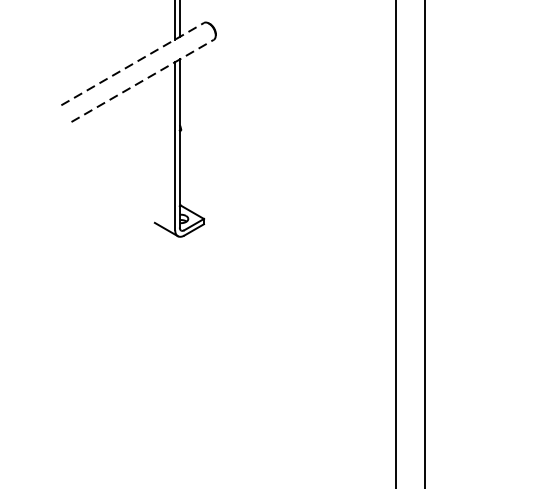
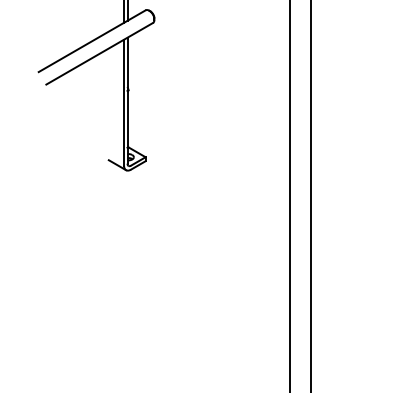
line: (133, 64) -> (92, 41), dashed -> solid
line: (142, 80) -> (99, 53), dashed -> solid

